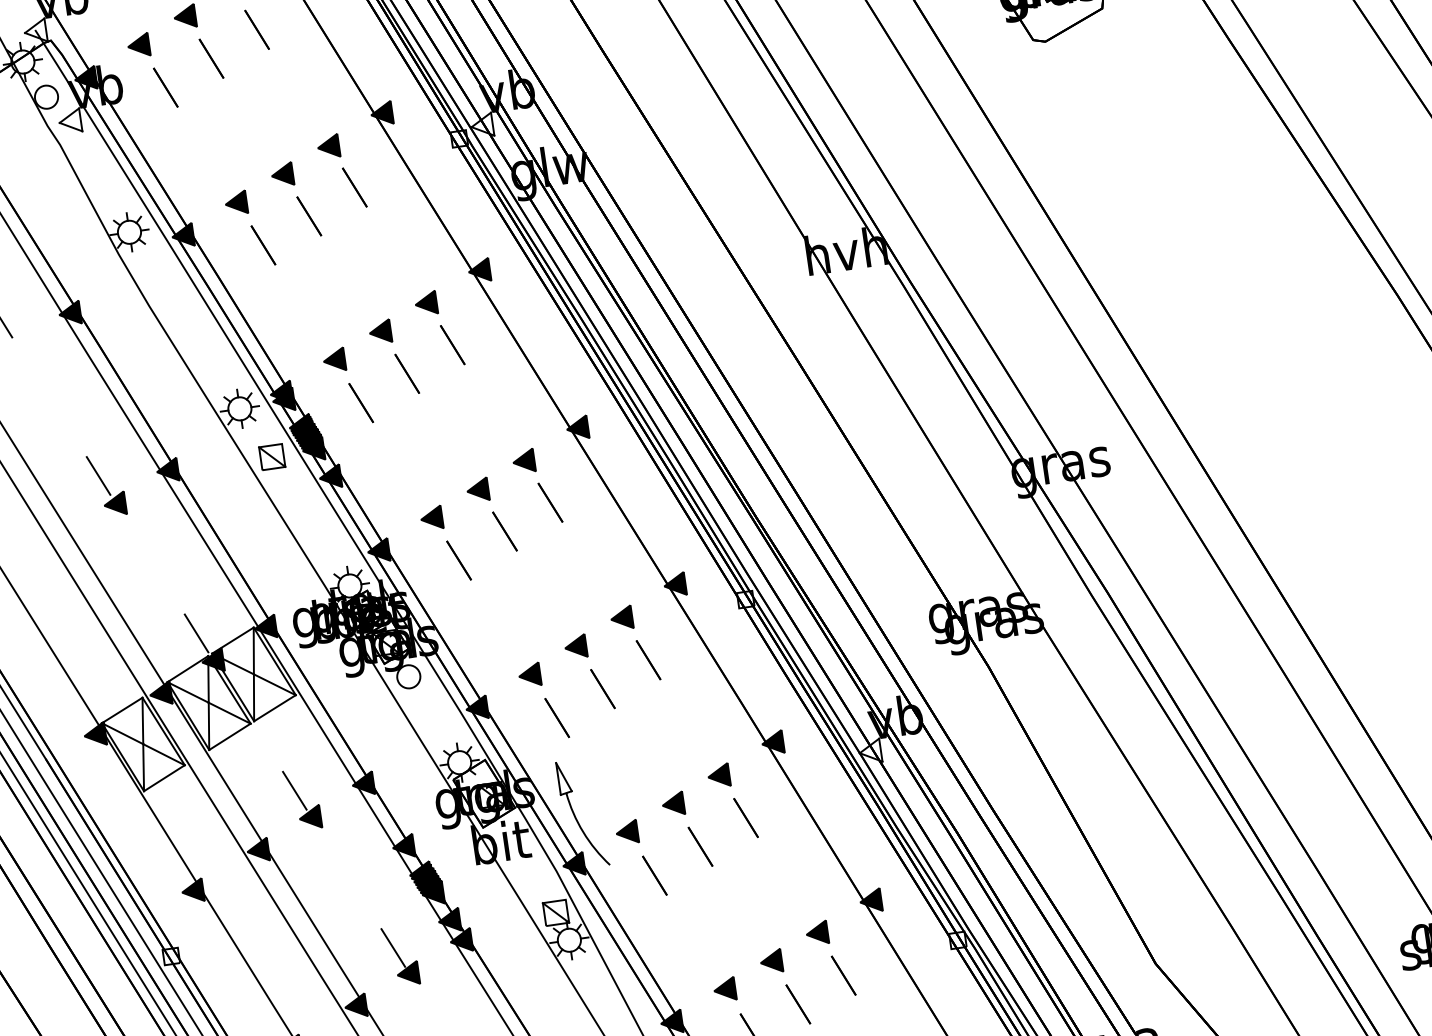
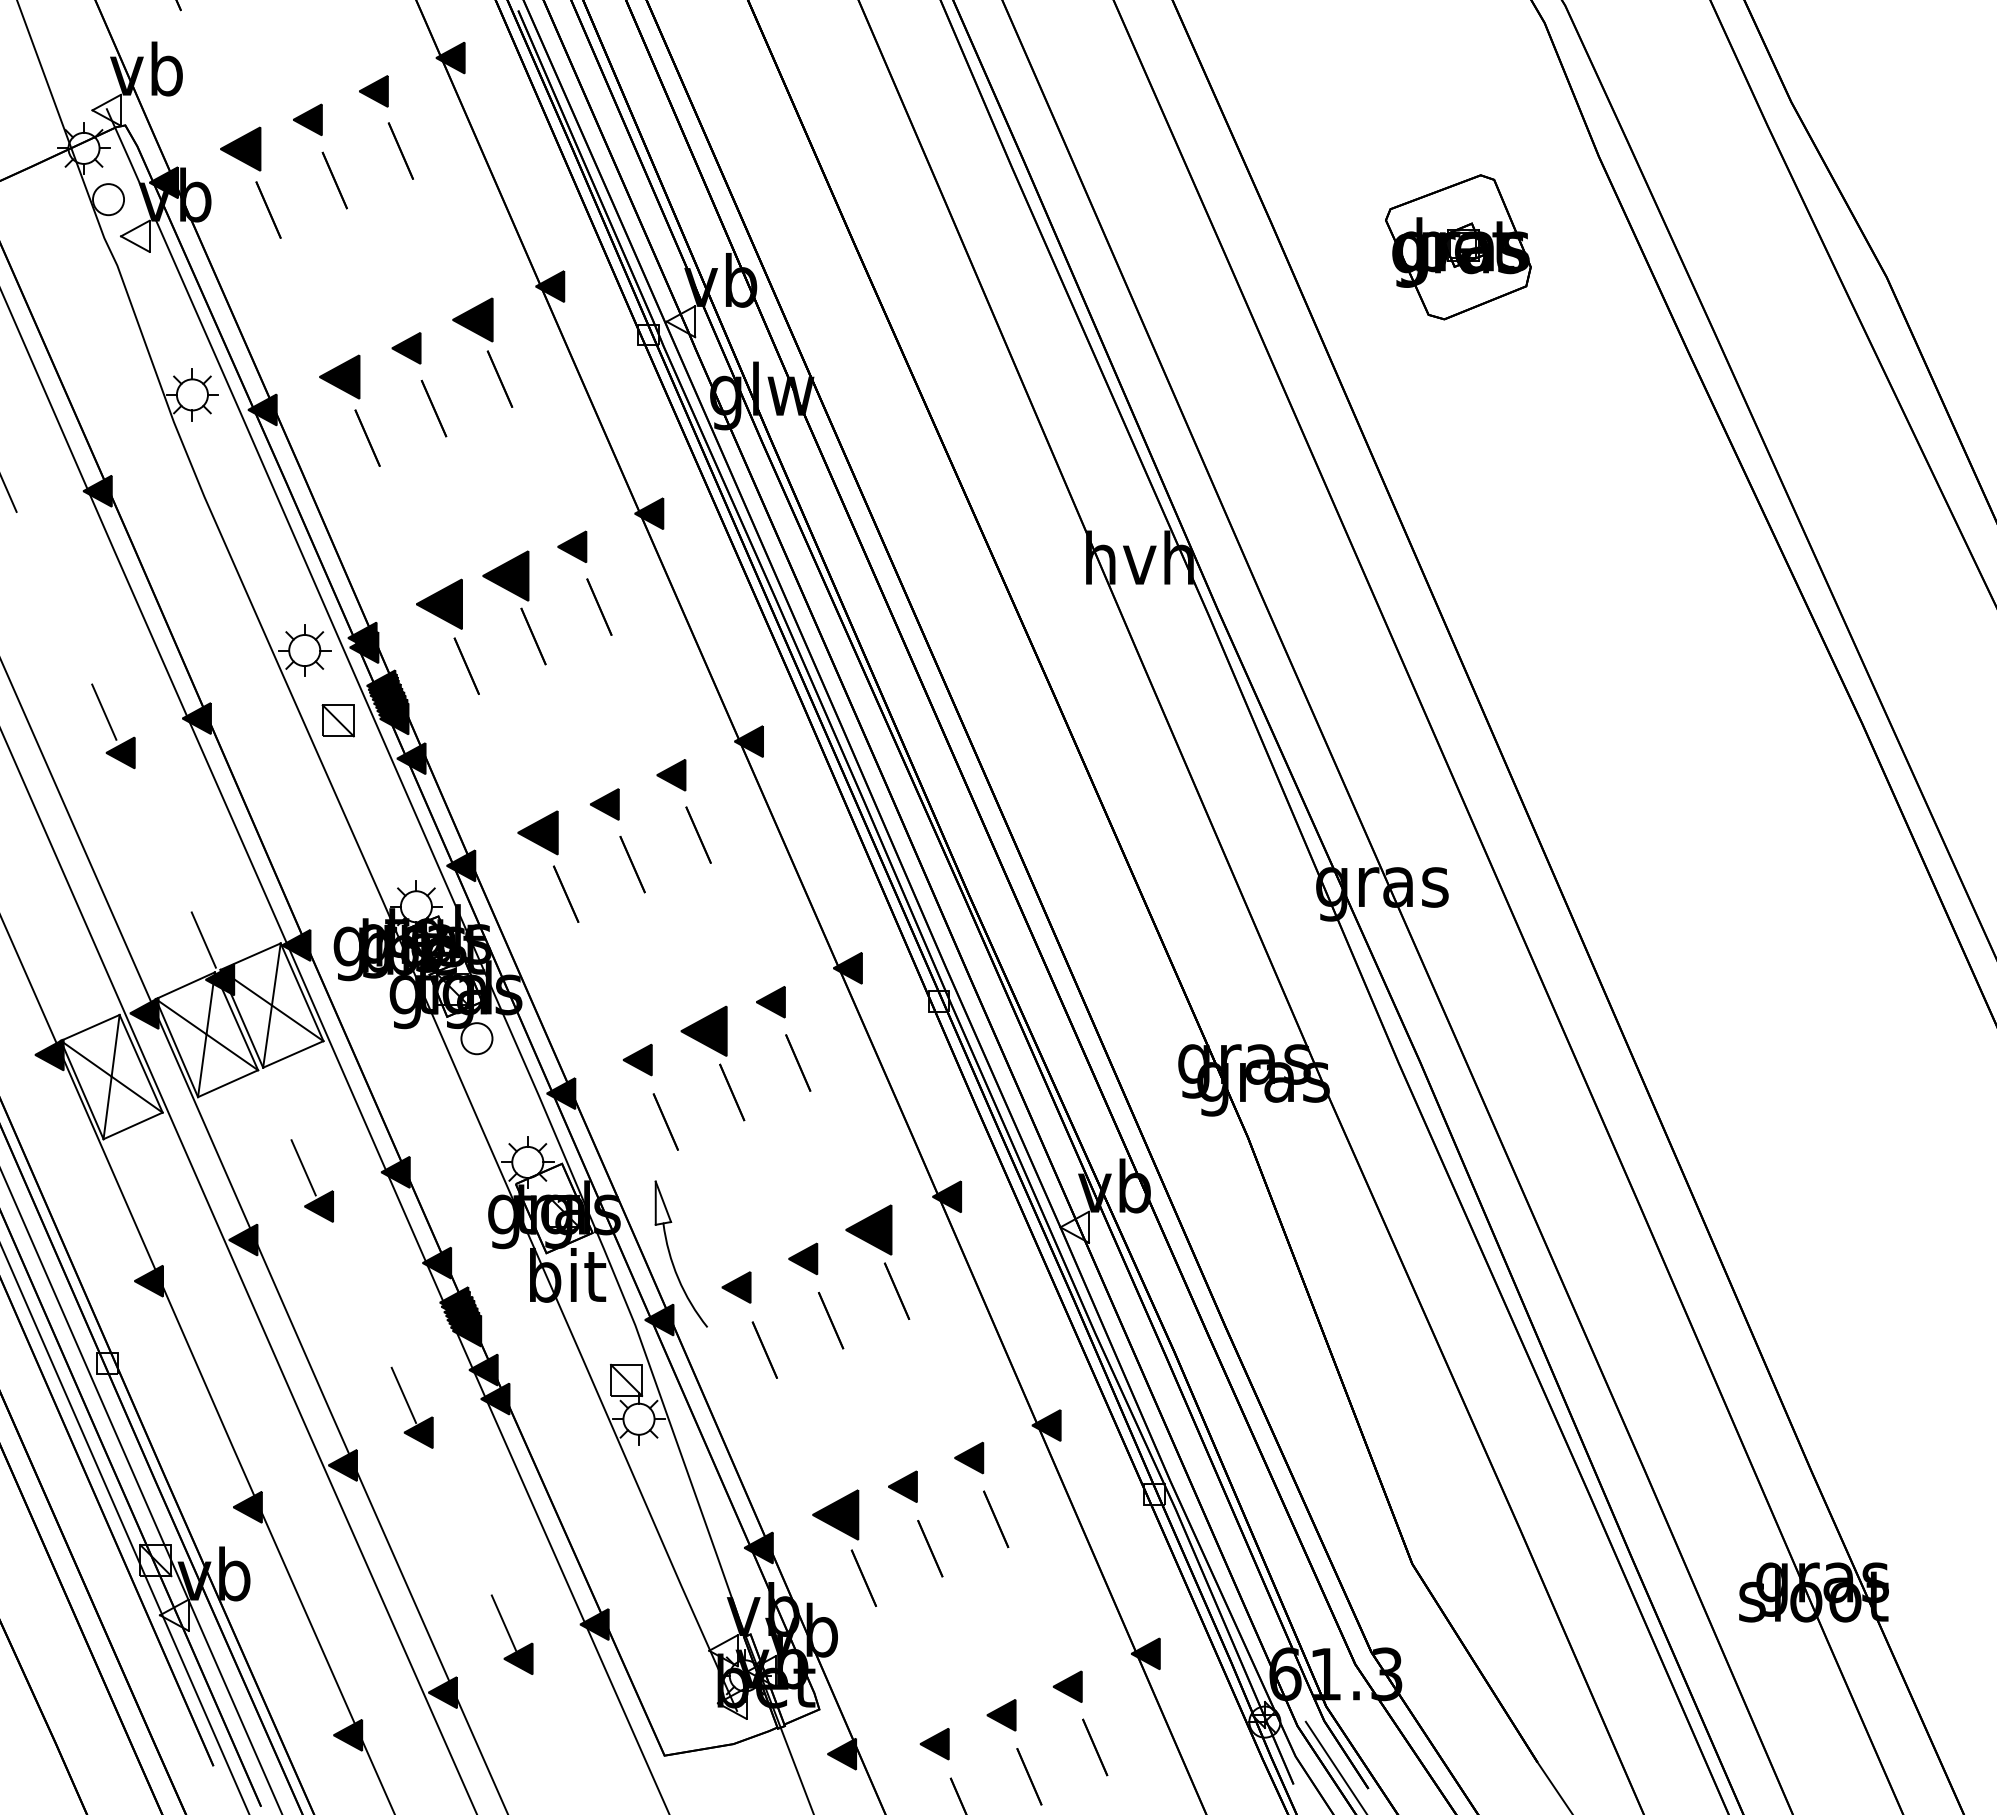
part: (138, 45) -> (240, 148), size x1.4
part: (328, 146) -> (473, 319), size x1.4
part: (236, 202) -> (339, 376), size x1.4
part: (380, 331) -> (505, 575), size x1.6
part: (334, 360) -> (439, 604), size x1.6
part: (431, 518) -> (537, 832), size x1.4
part: (575, 647) -> (704, 1031), size x1.6
part: (719, 776) -> (869, 1230), size x1.6
part: (724, 989) -> (835, 1514), size x1.6

